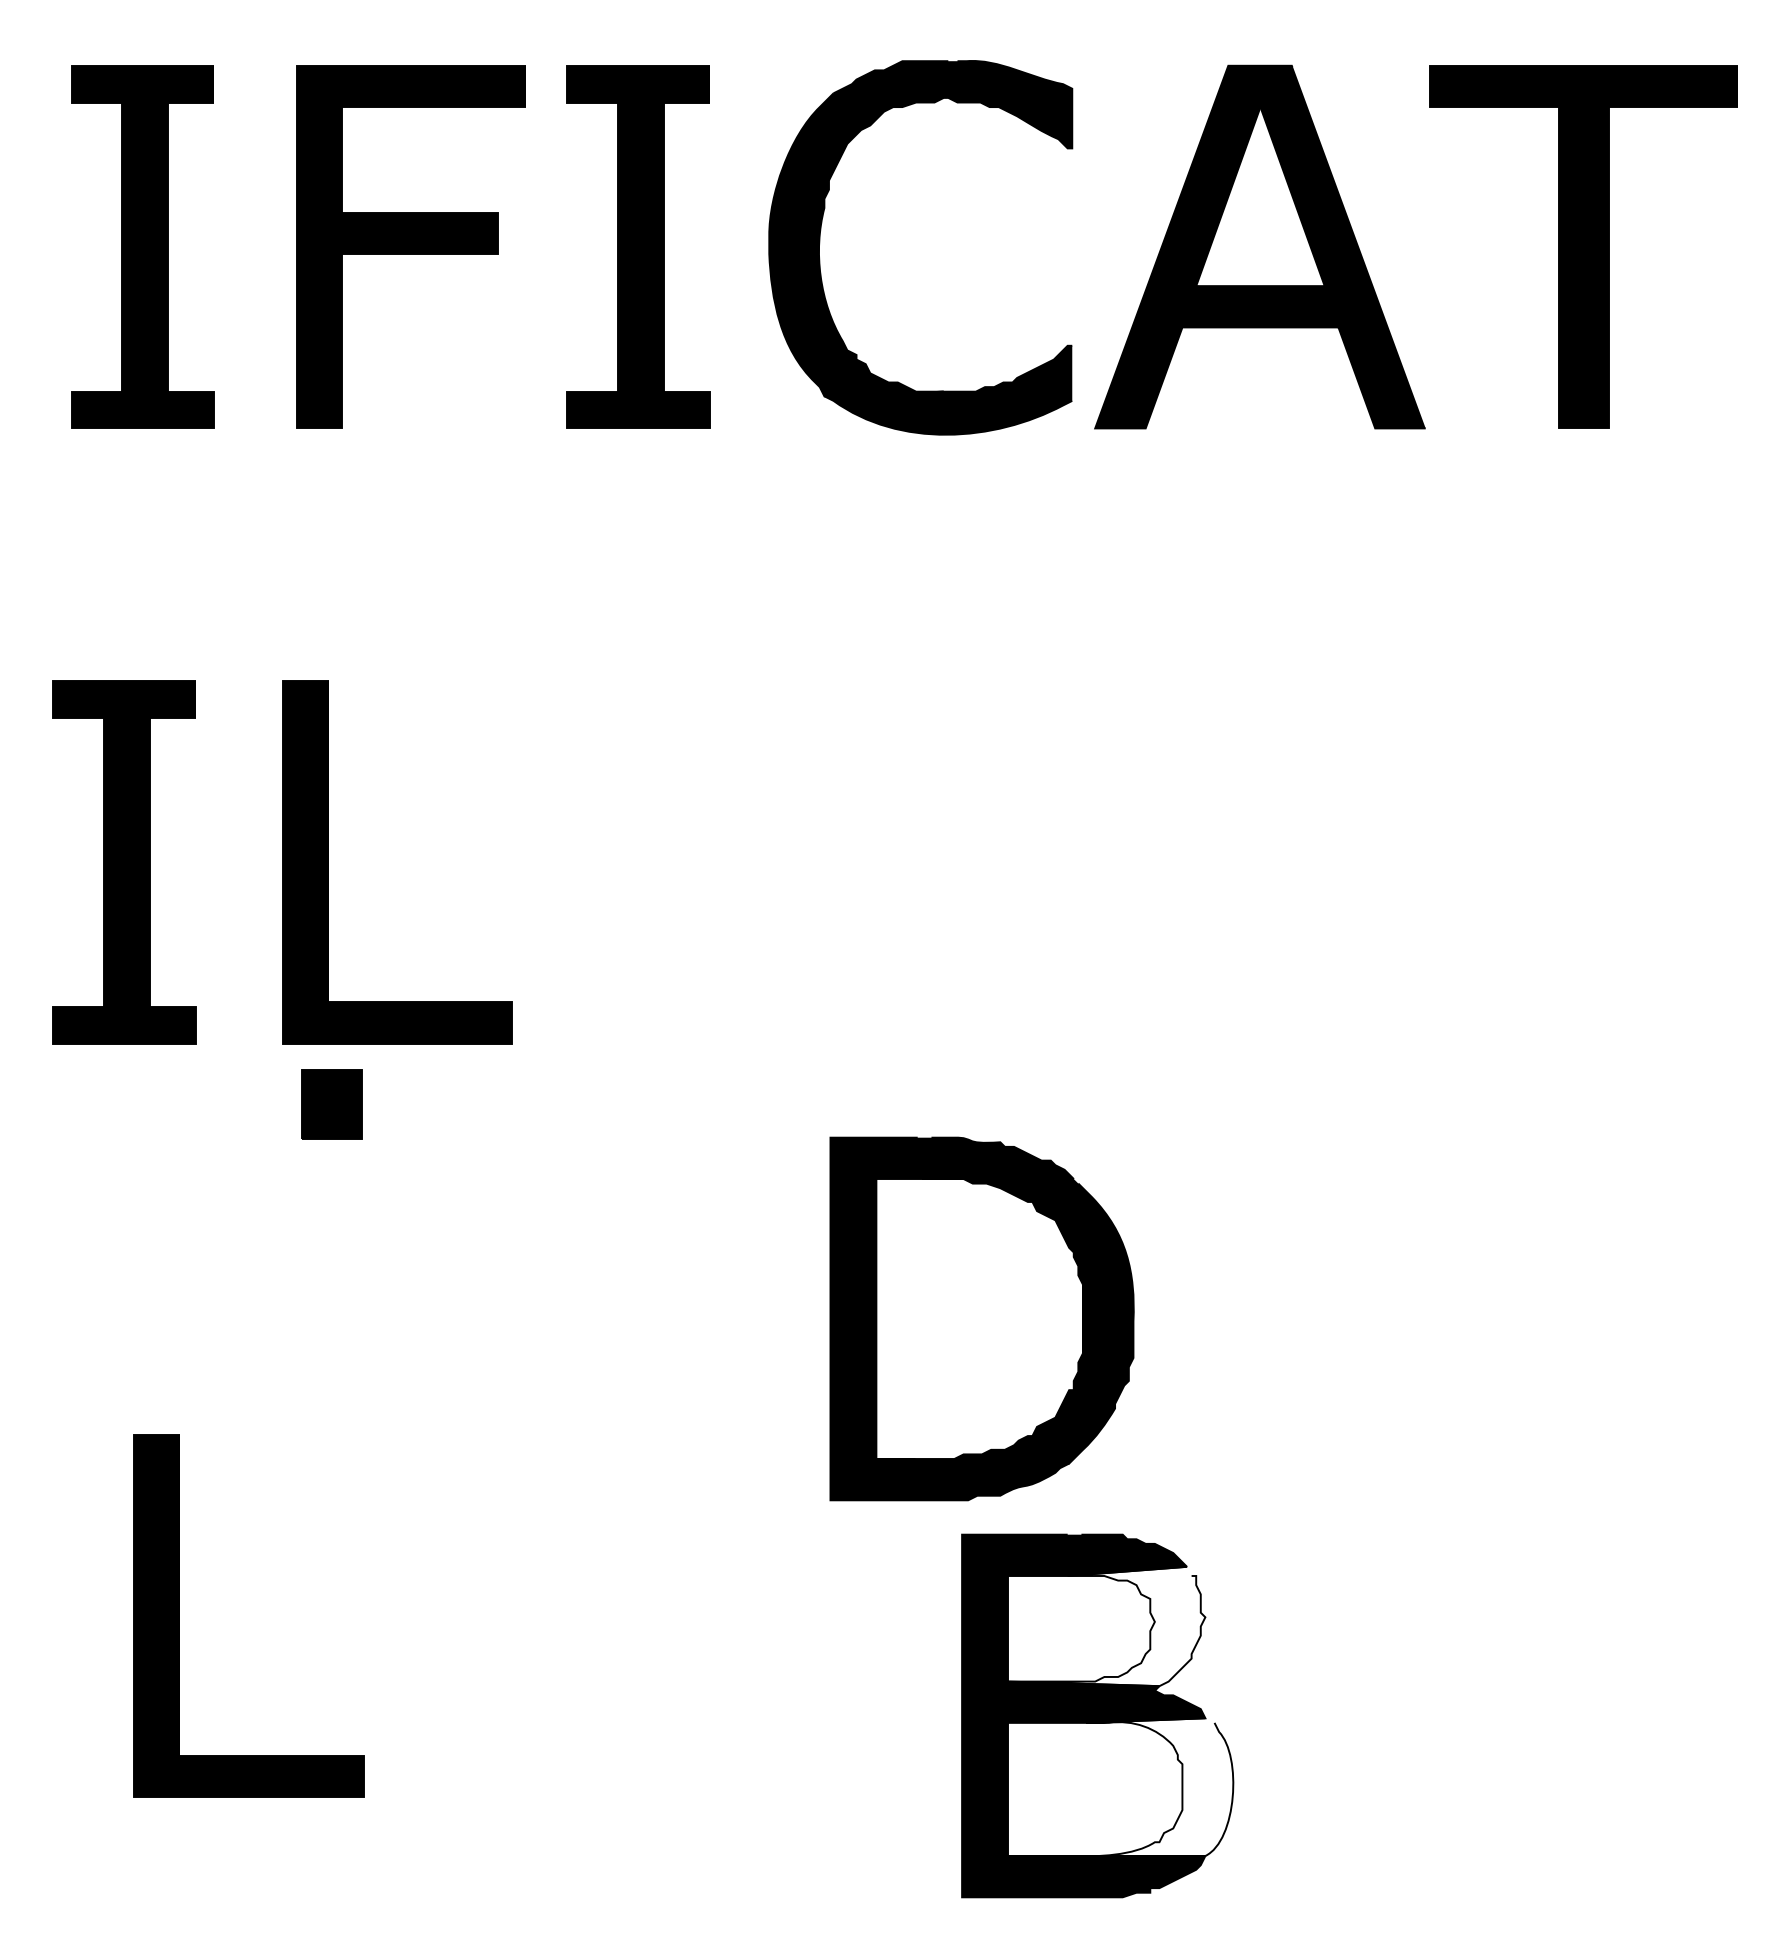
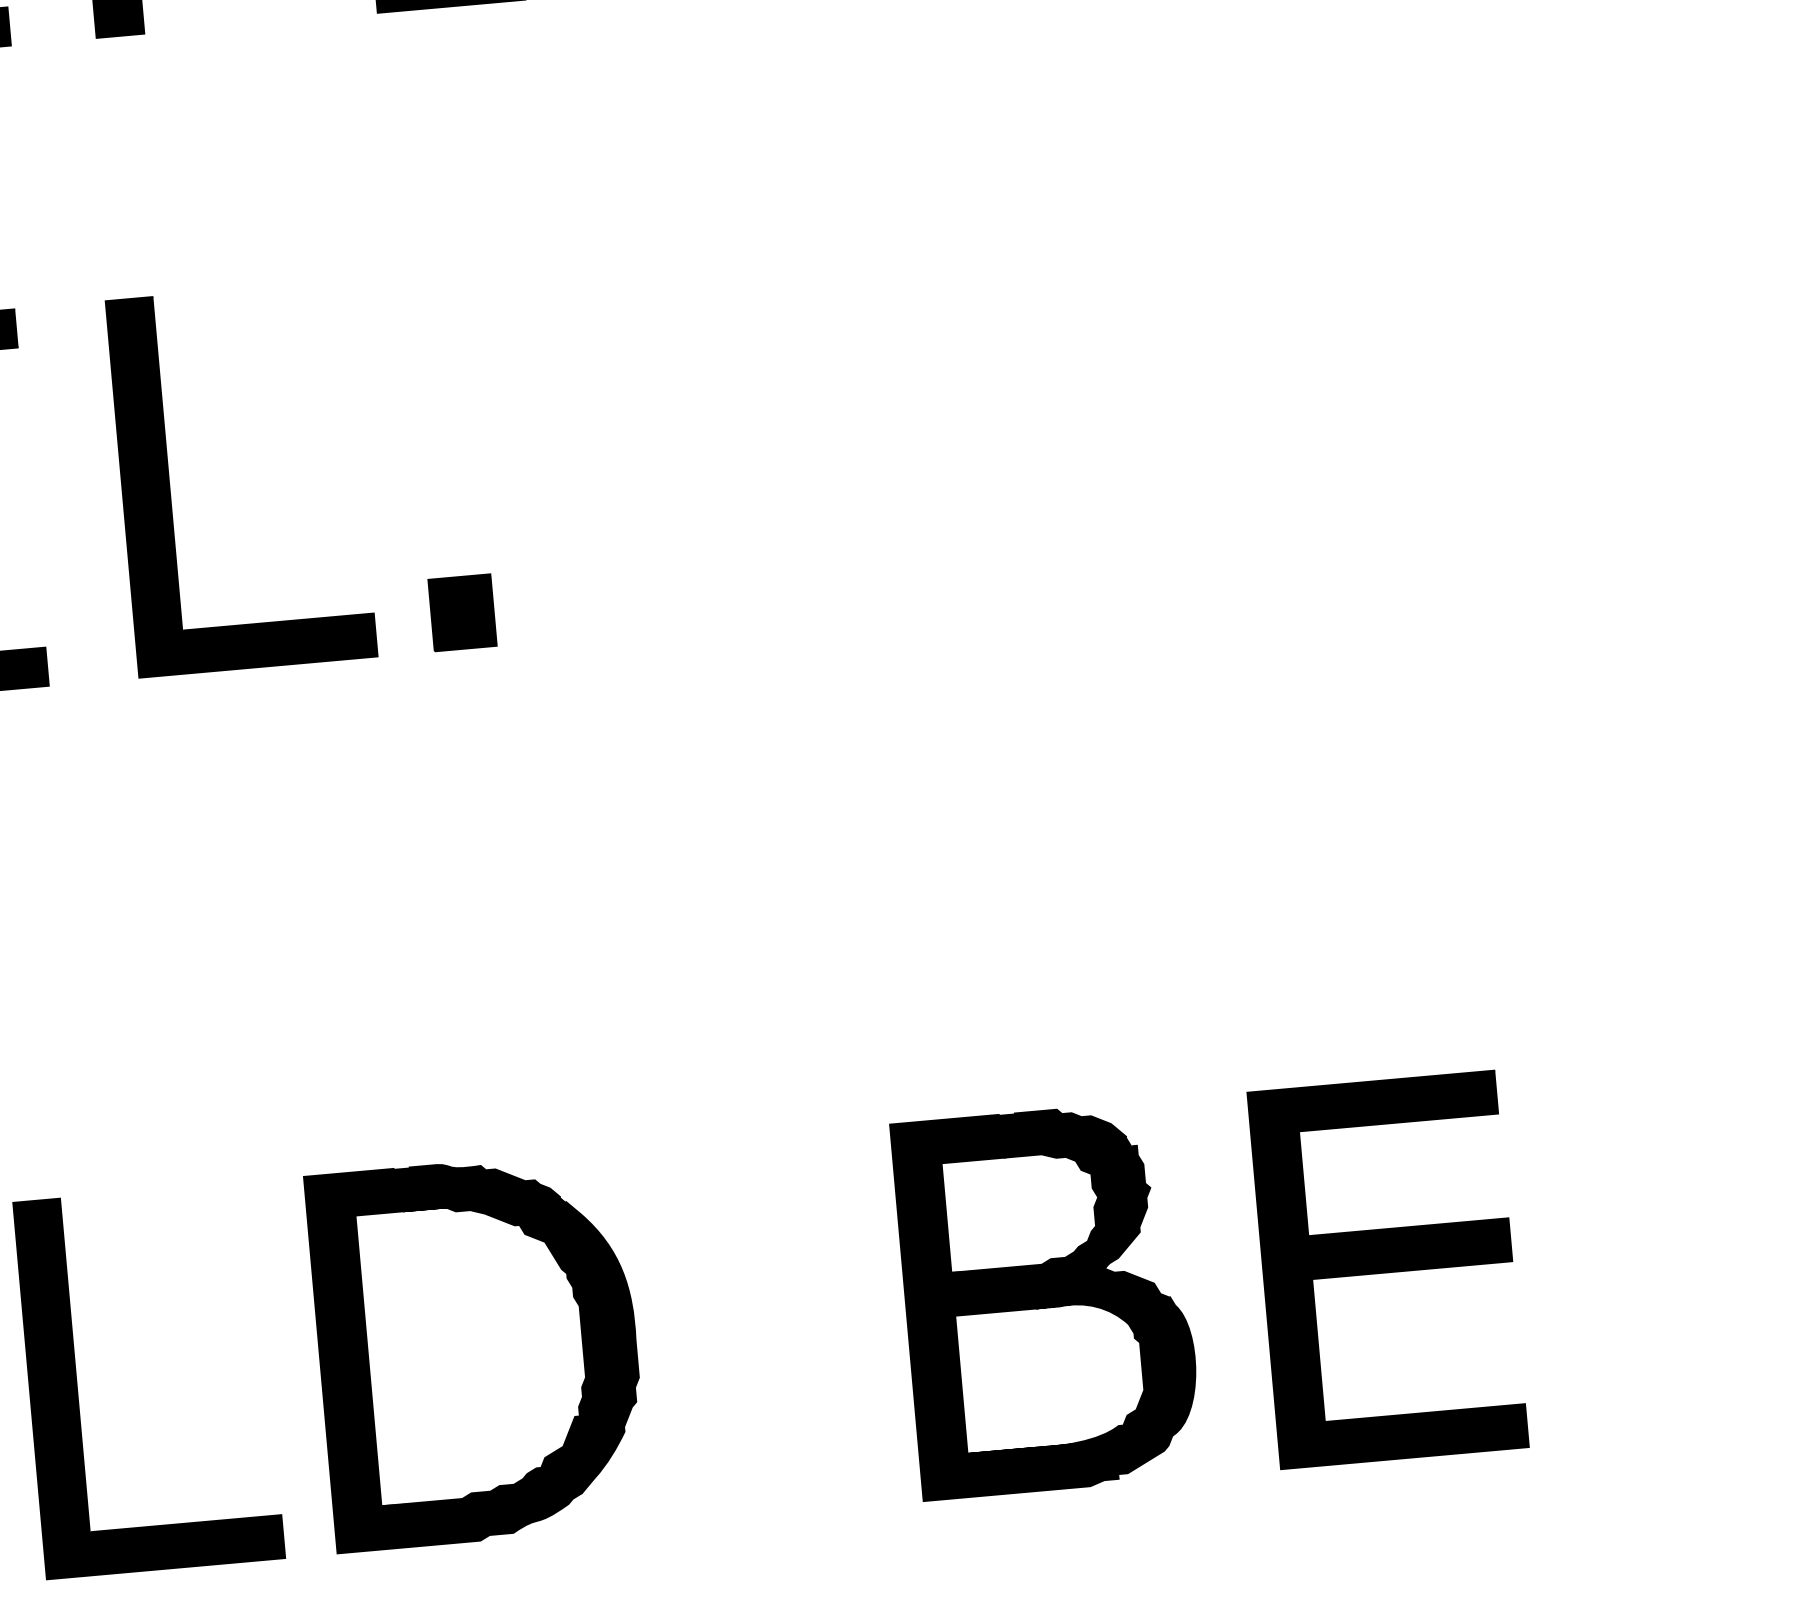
part: (331, 1104) -> (461, 613), moved
part: (981, 1318) -> (477, 1350), moved
part: (179, 1615) -> (76, 1386), moved
fill: (1106, 1626) -> (1048, 1206), added
part: (1425, 1715) -> (1387, 1269), added
fill: (1120, 1787) -> (1077, 1372), added

